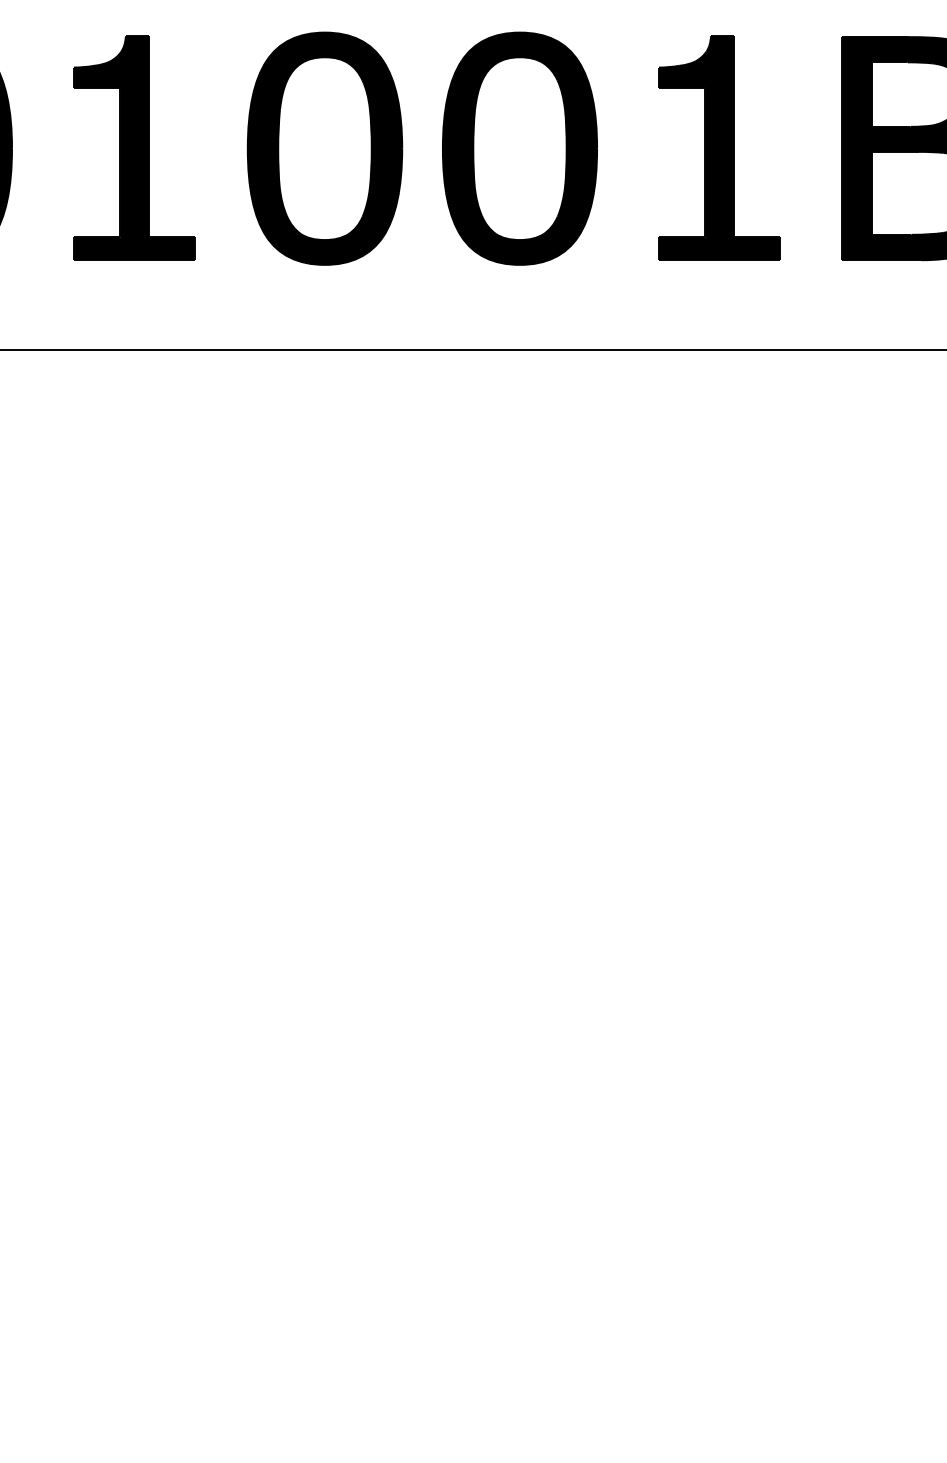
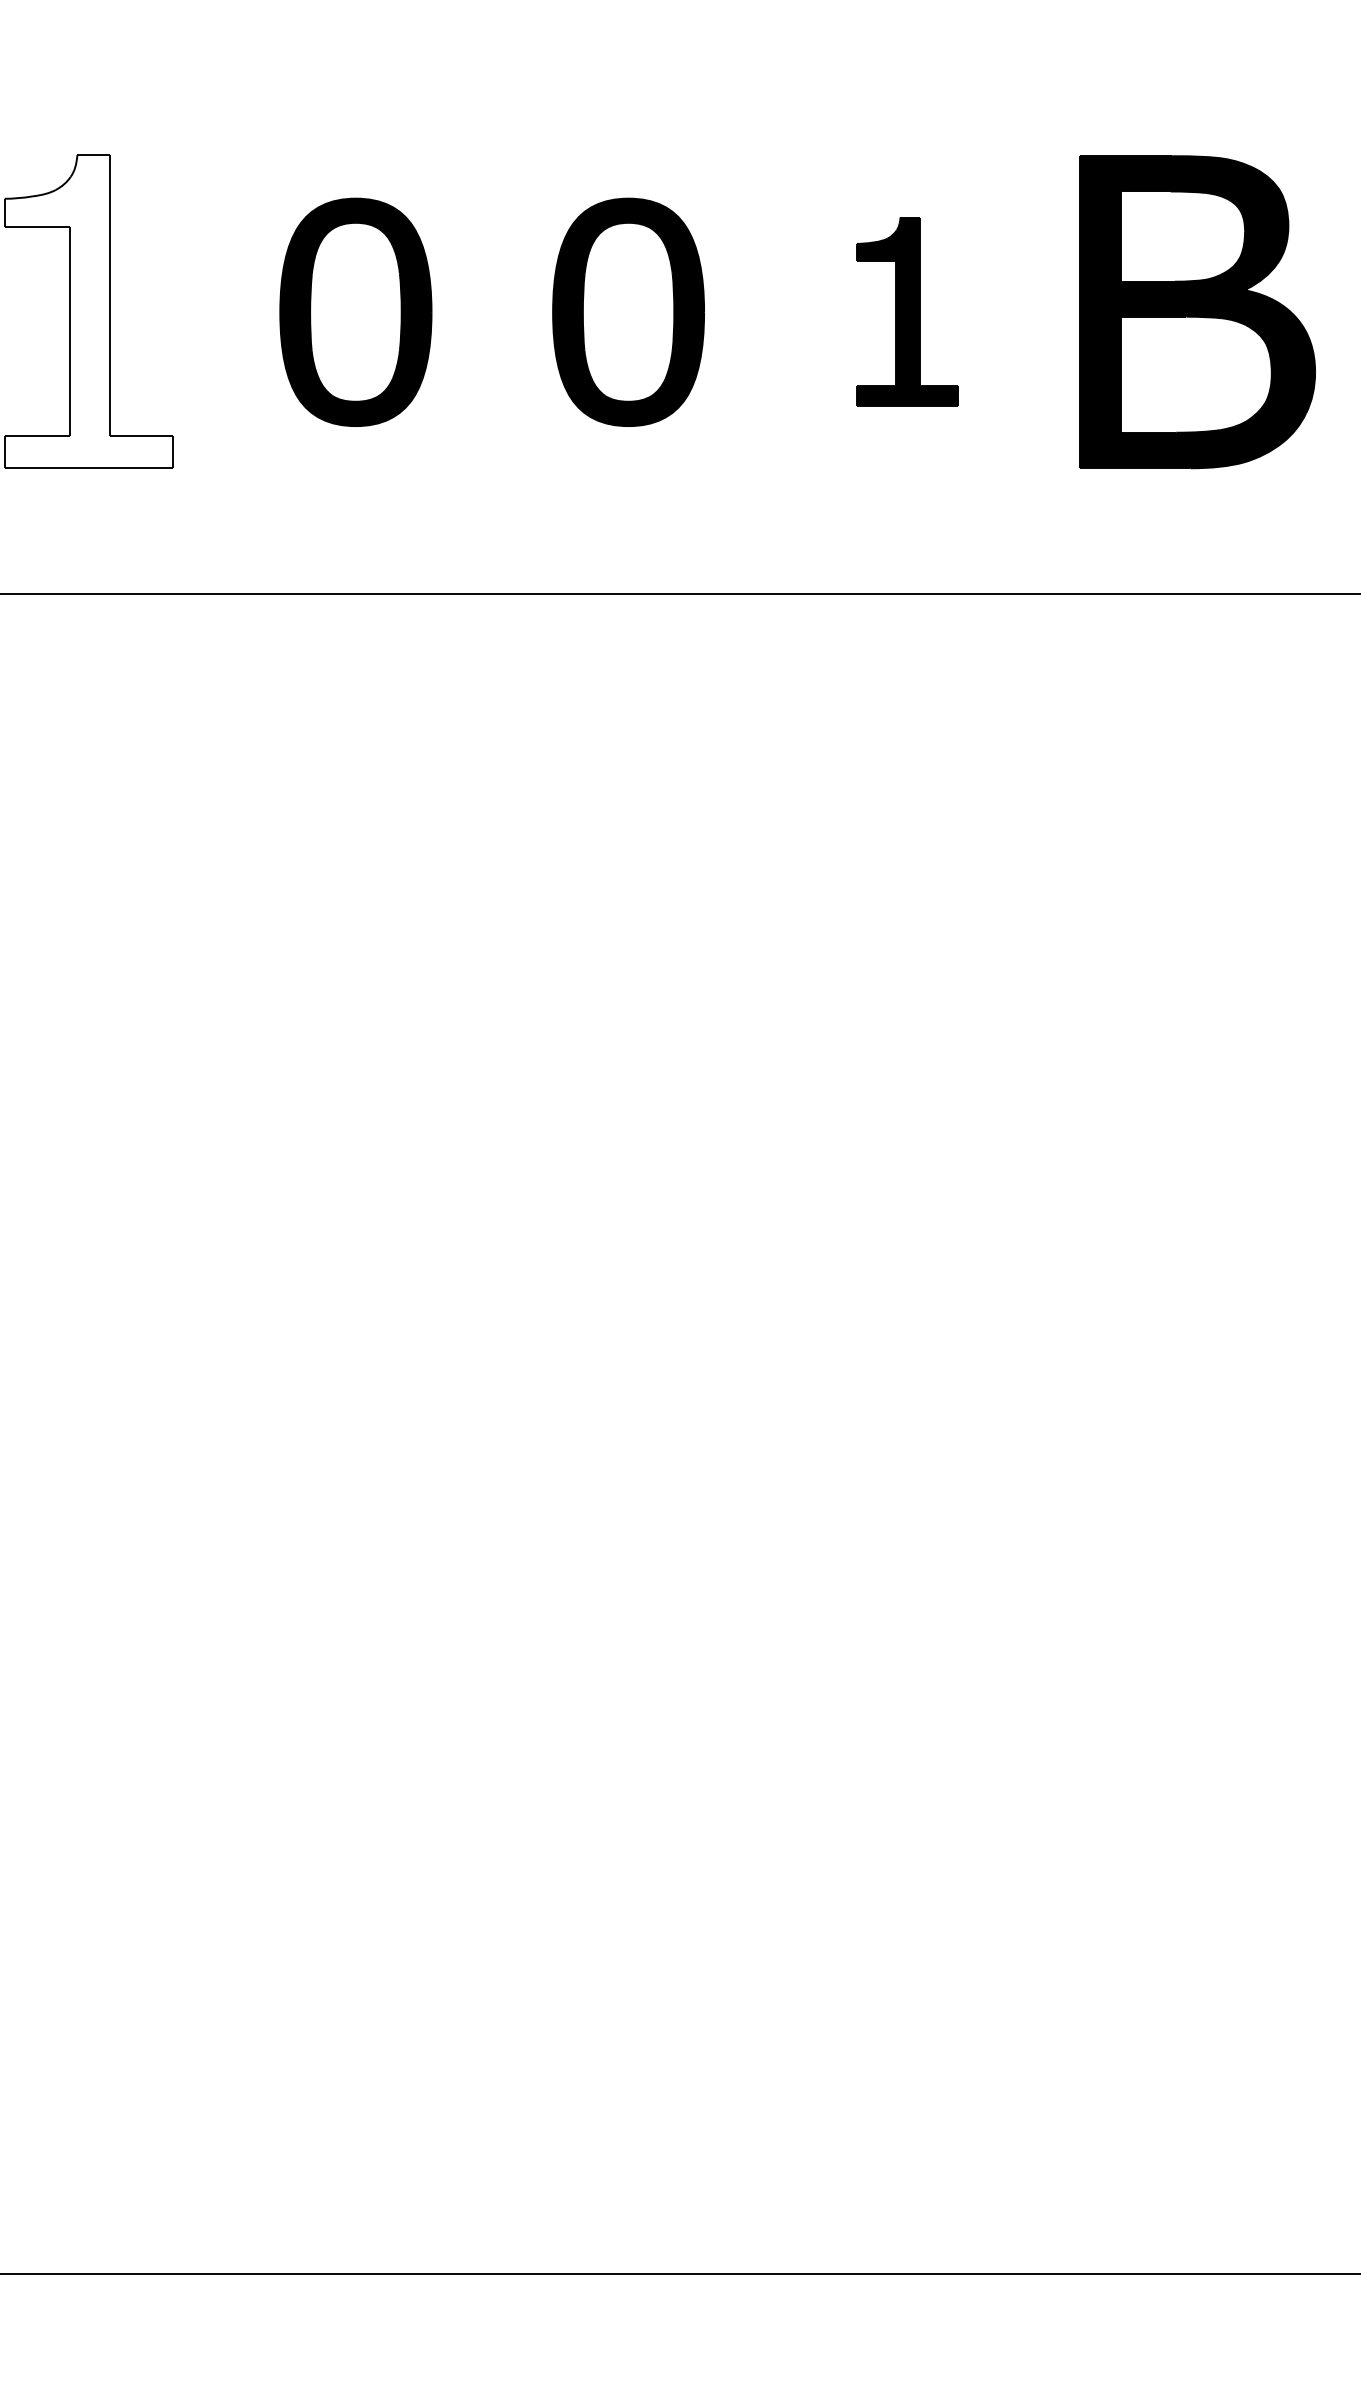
fill: (133, 148) -> (88, 311), removed
part: (324, 148) -> (355, 312), size x0.7
part: (519, 148) -> (628, 312), size x0.7
part: (719, 148) -> (907, 311), size x0.6

